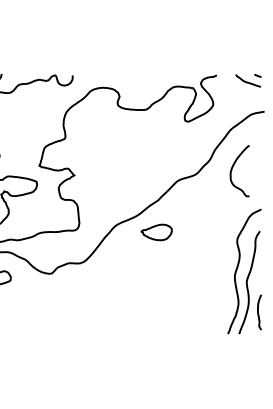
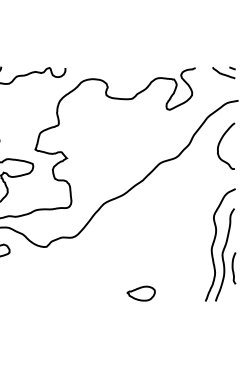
curve: (232, 170) -> (219, 145), moved
part: (156, 232) -> (141, 293), moved
curve: (258, 312) -> (233, 268), moved

